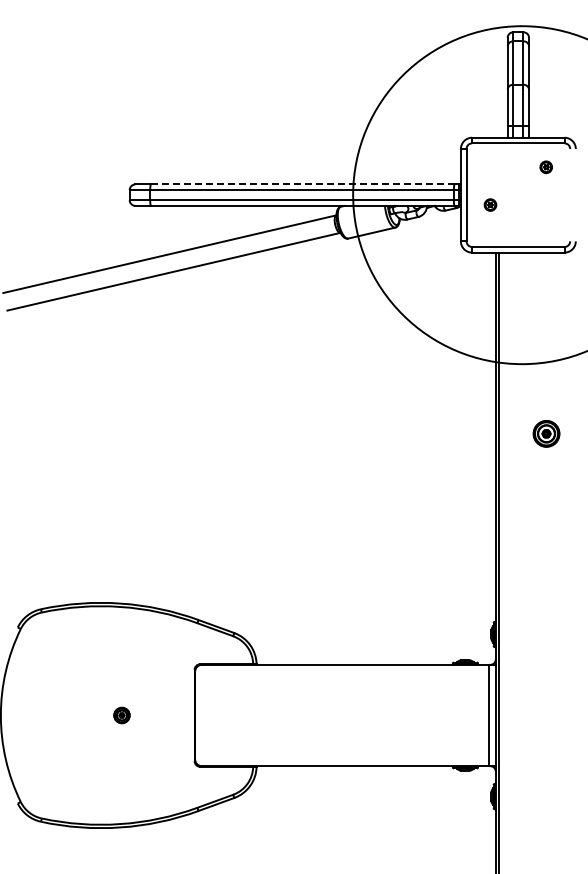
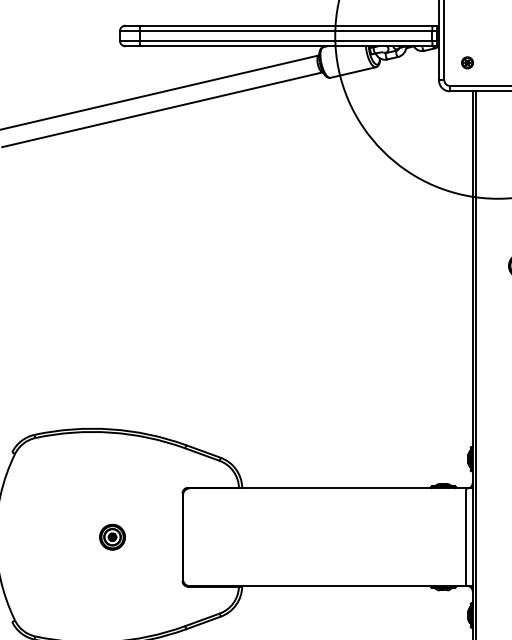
line: (302, 184) -> (286, 25), dashed -> solid
part: (490, 204) -> (467, 62), moved
part: (121, 715) -> (112, 537), size x1.67

